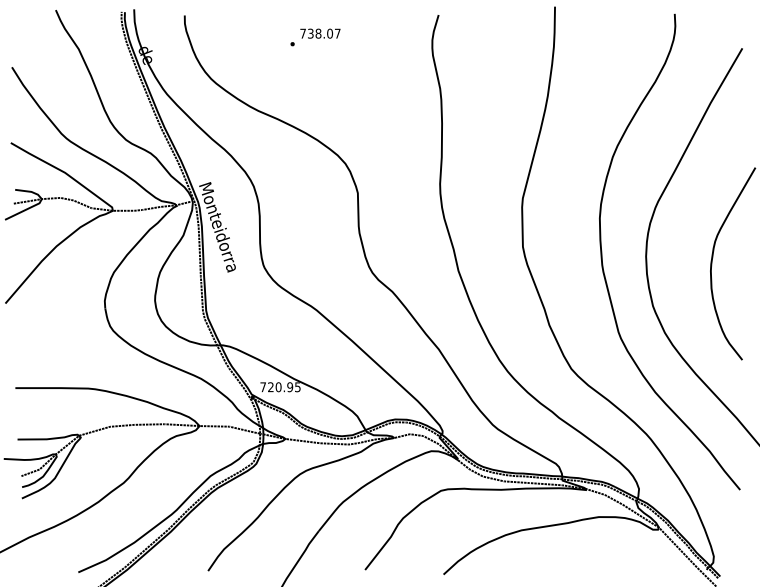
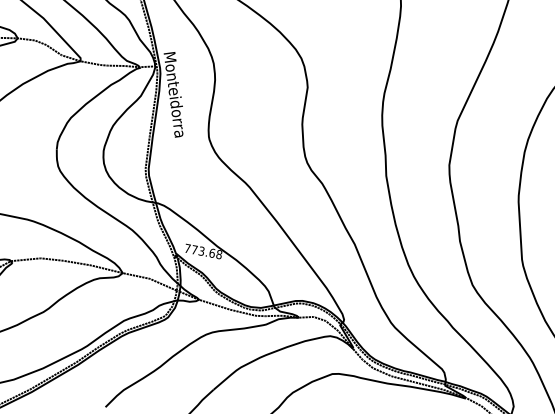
text: (284, 387) -> (207, 252), 720.95 -> 773.68

